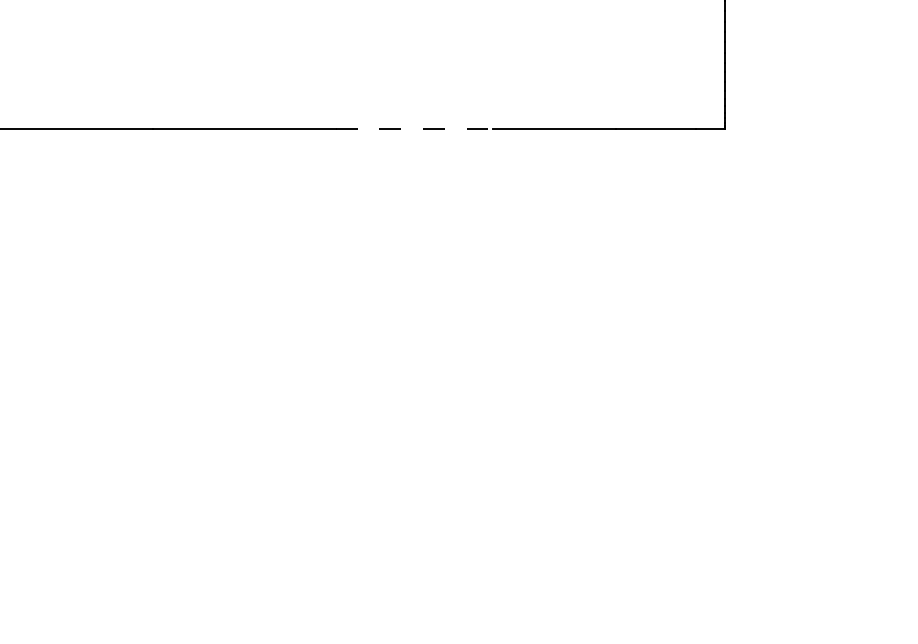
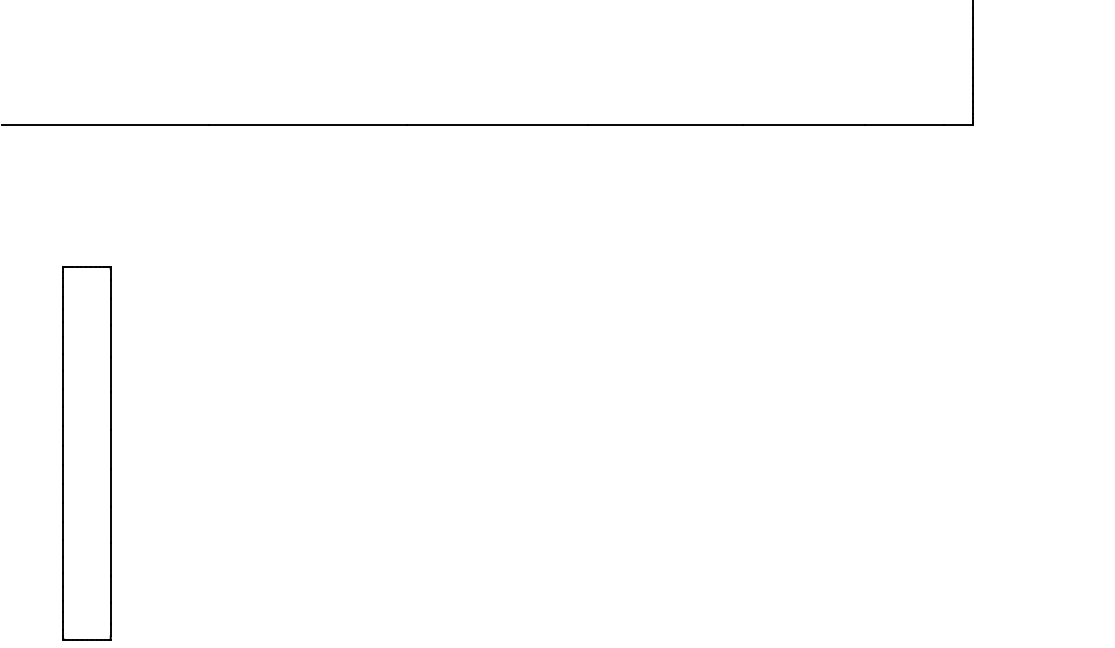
line: (414, 129) -> (665, 124), dashed -> solid

